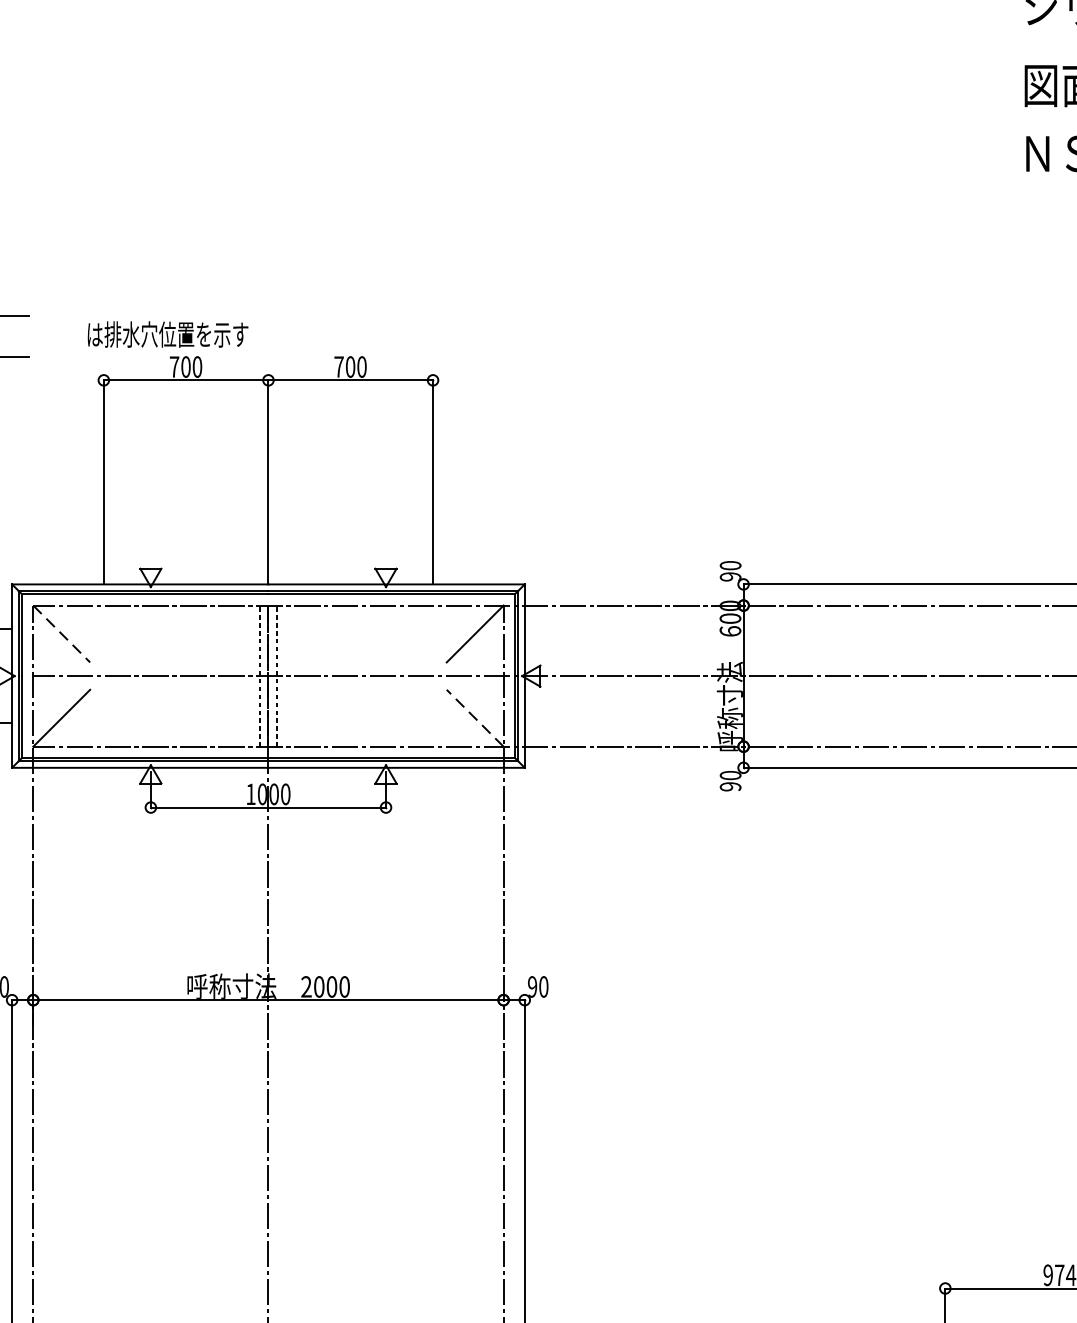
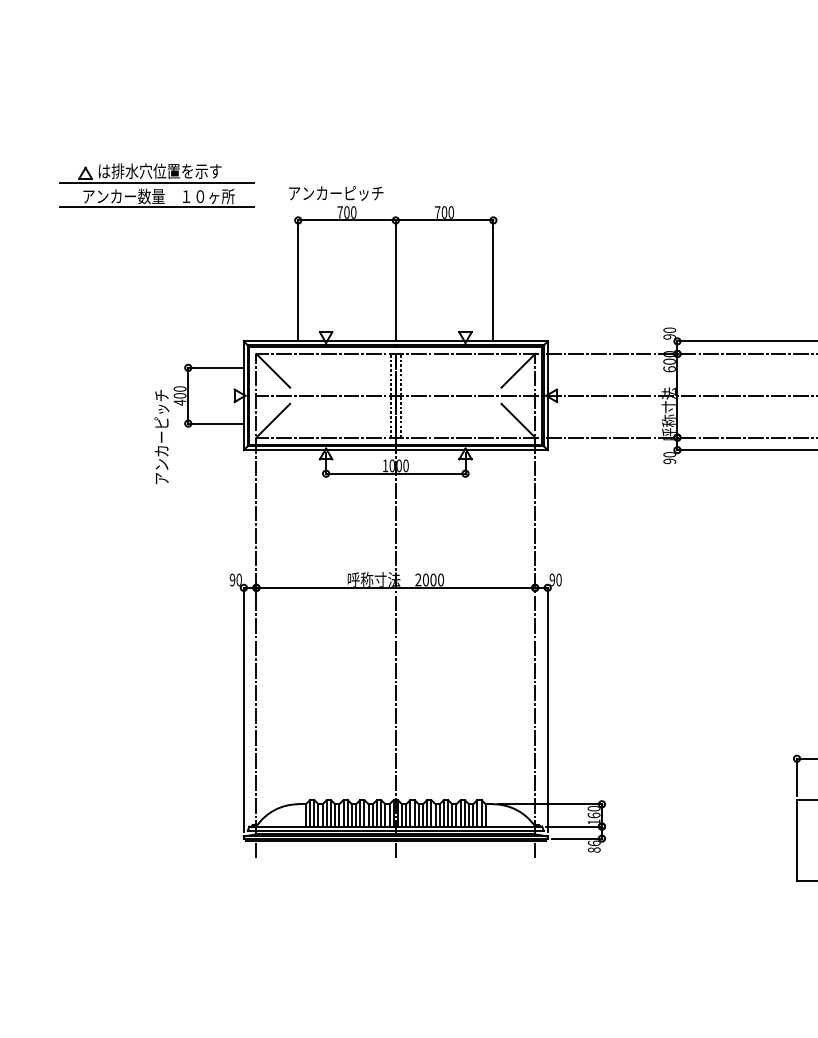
text: (166, 334) -> (335, 193), は排水穴位置を示す -> アンカーピッチ
line: (62, 633) -> (273, 370), dashed -> solid
line: (475, 717) -> (518, 420), dashed -> solid

